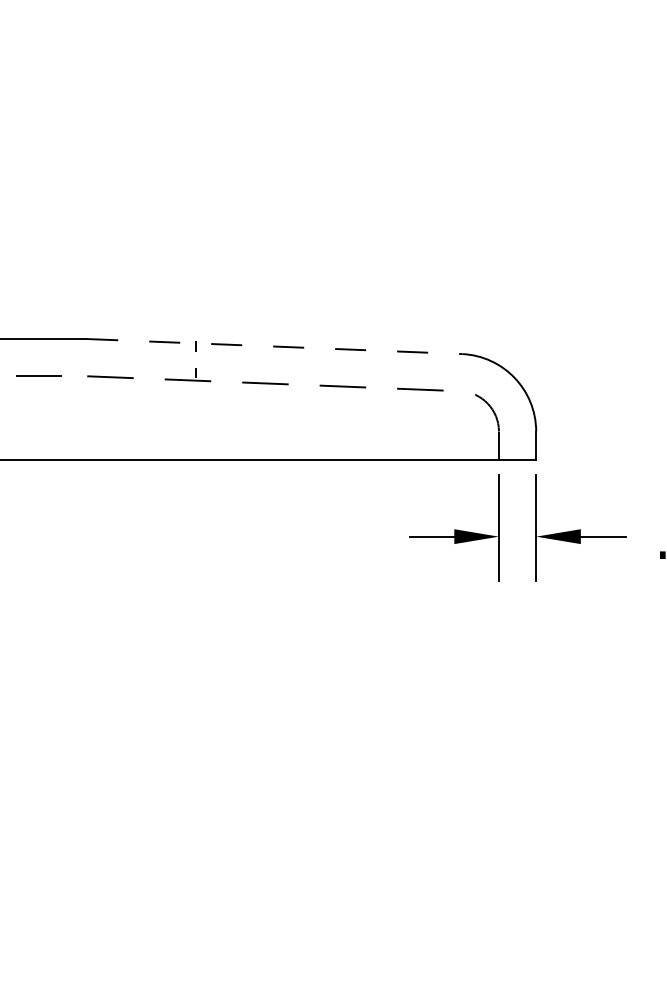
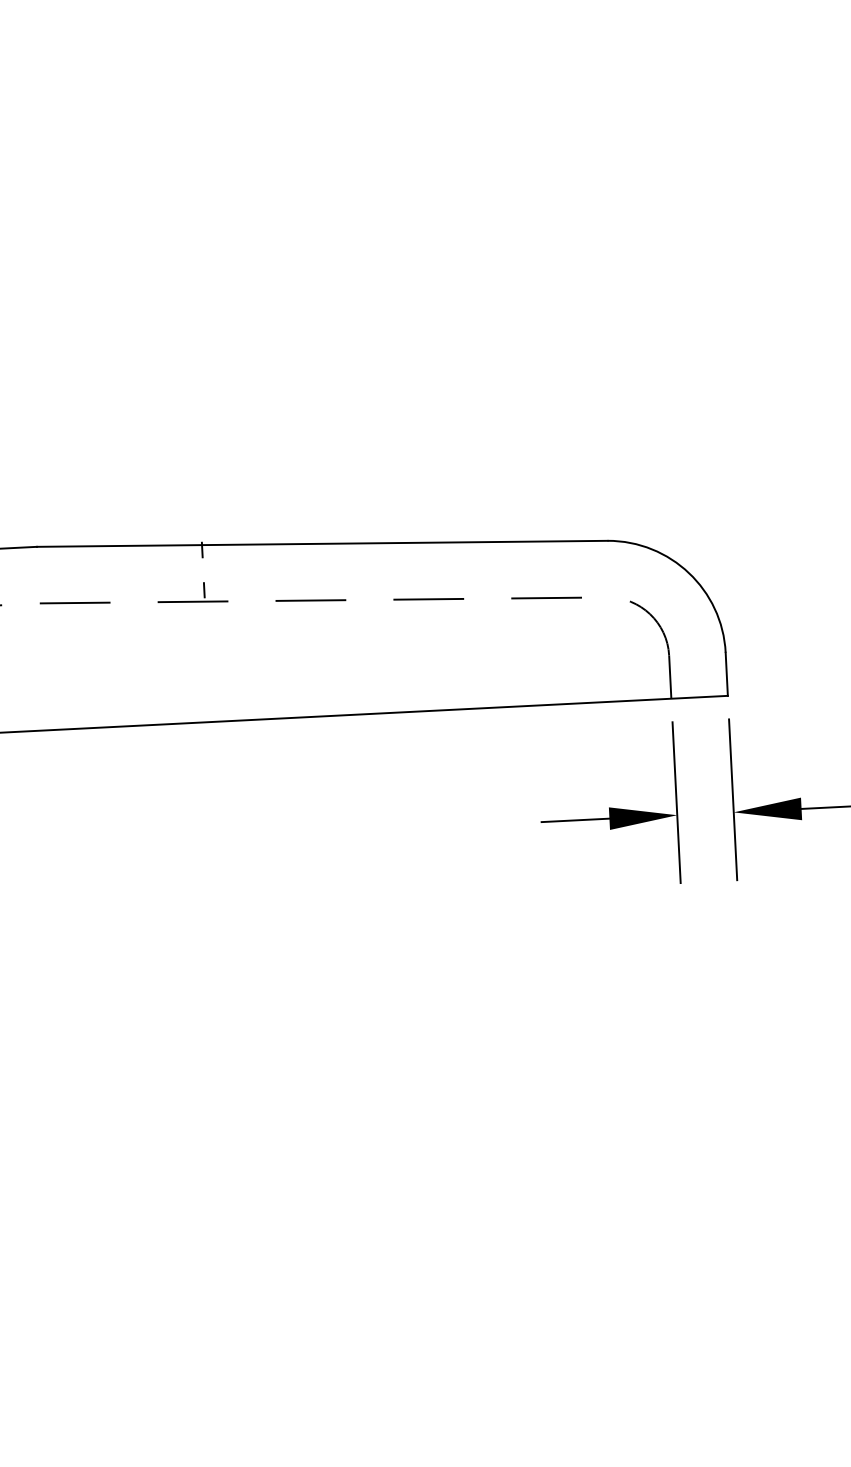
line: (274, 346) -> (321, 543), dashed -> solid

